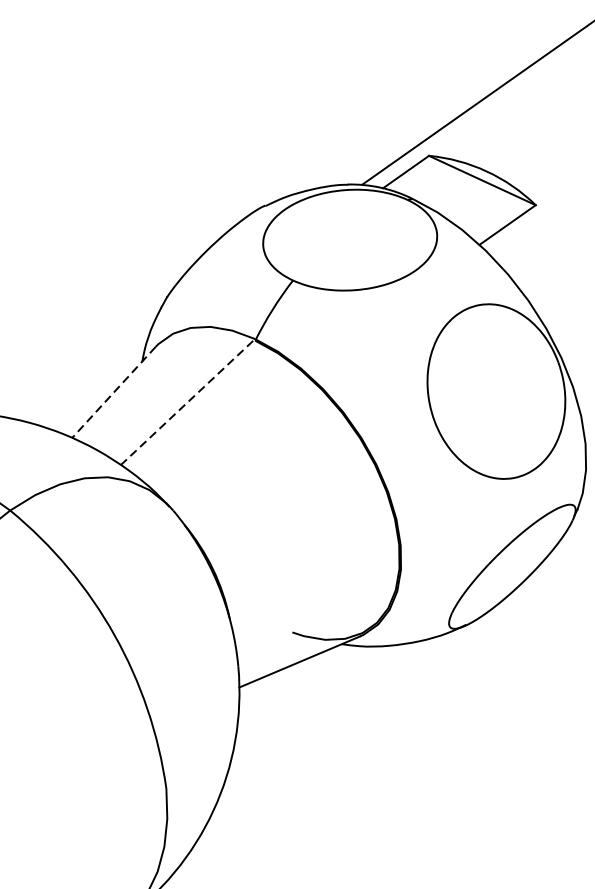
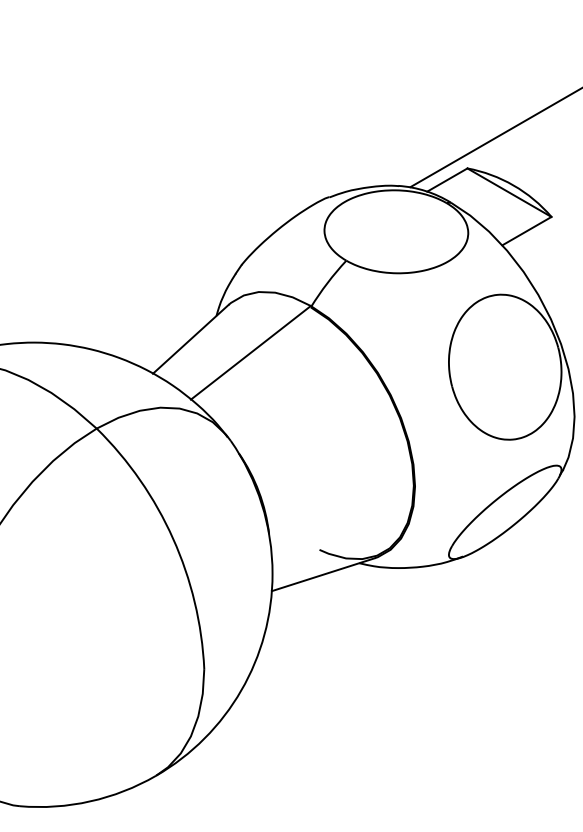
line: (113, 392) -> (190, 339), dashed -> solid
line: (188, 401) -> (251, 352), dashed -> solid

